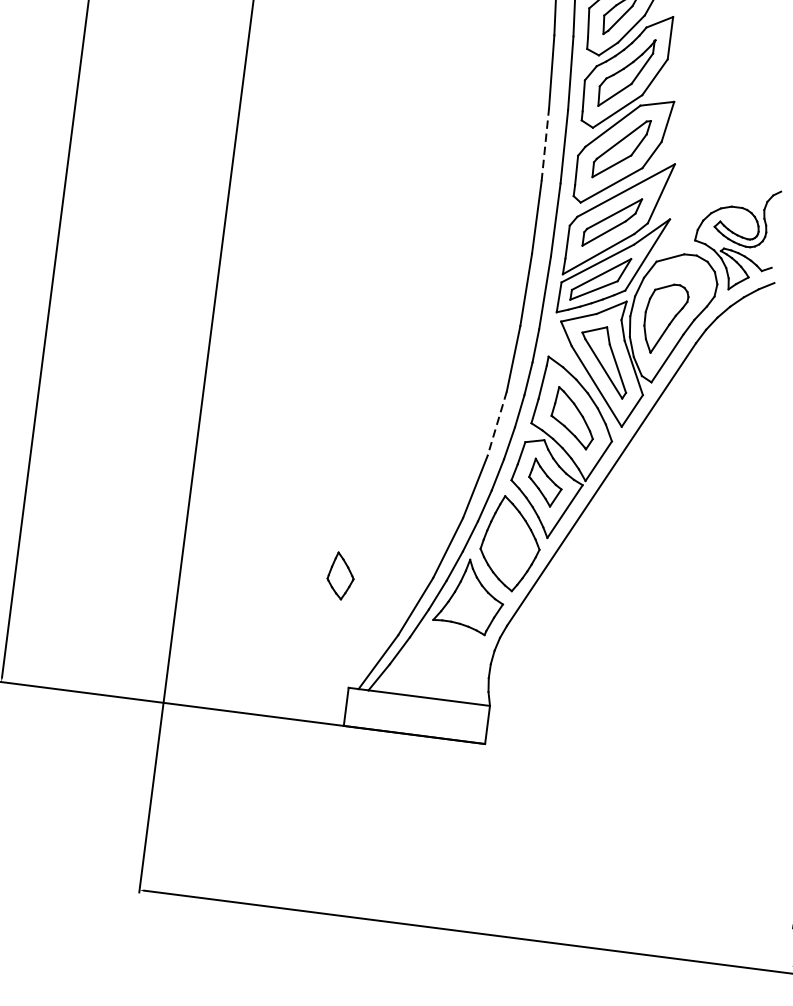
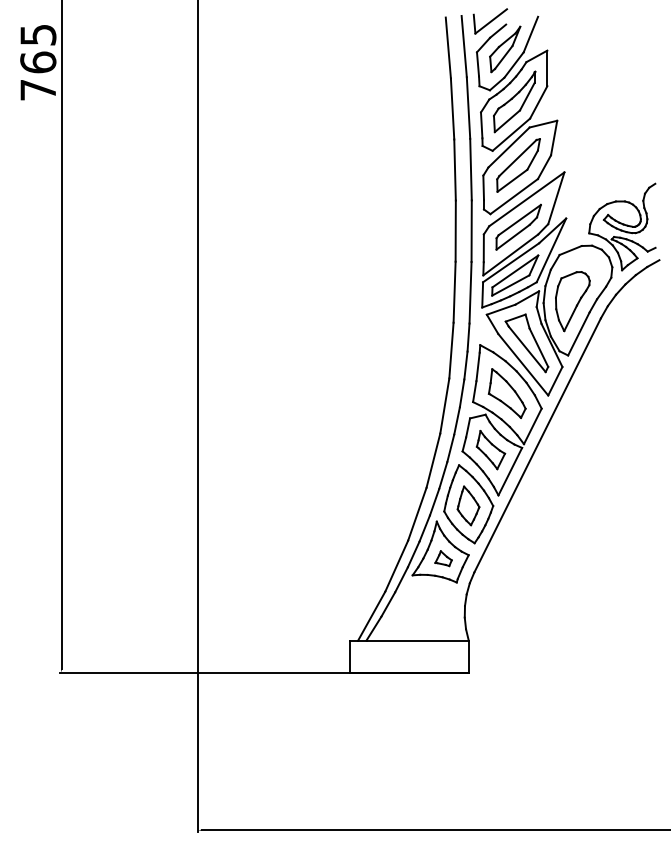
line: (545, 145) -> (455, 170), dashed -> solid
line: (496, 424) -> (444, 406), dashed -> solid
part: (340, 575) -> (468, 505), moved
part: (472, 604) -> (443, 558), added

